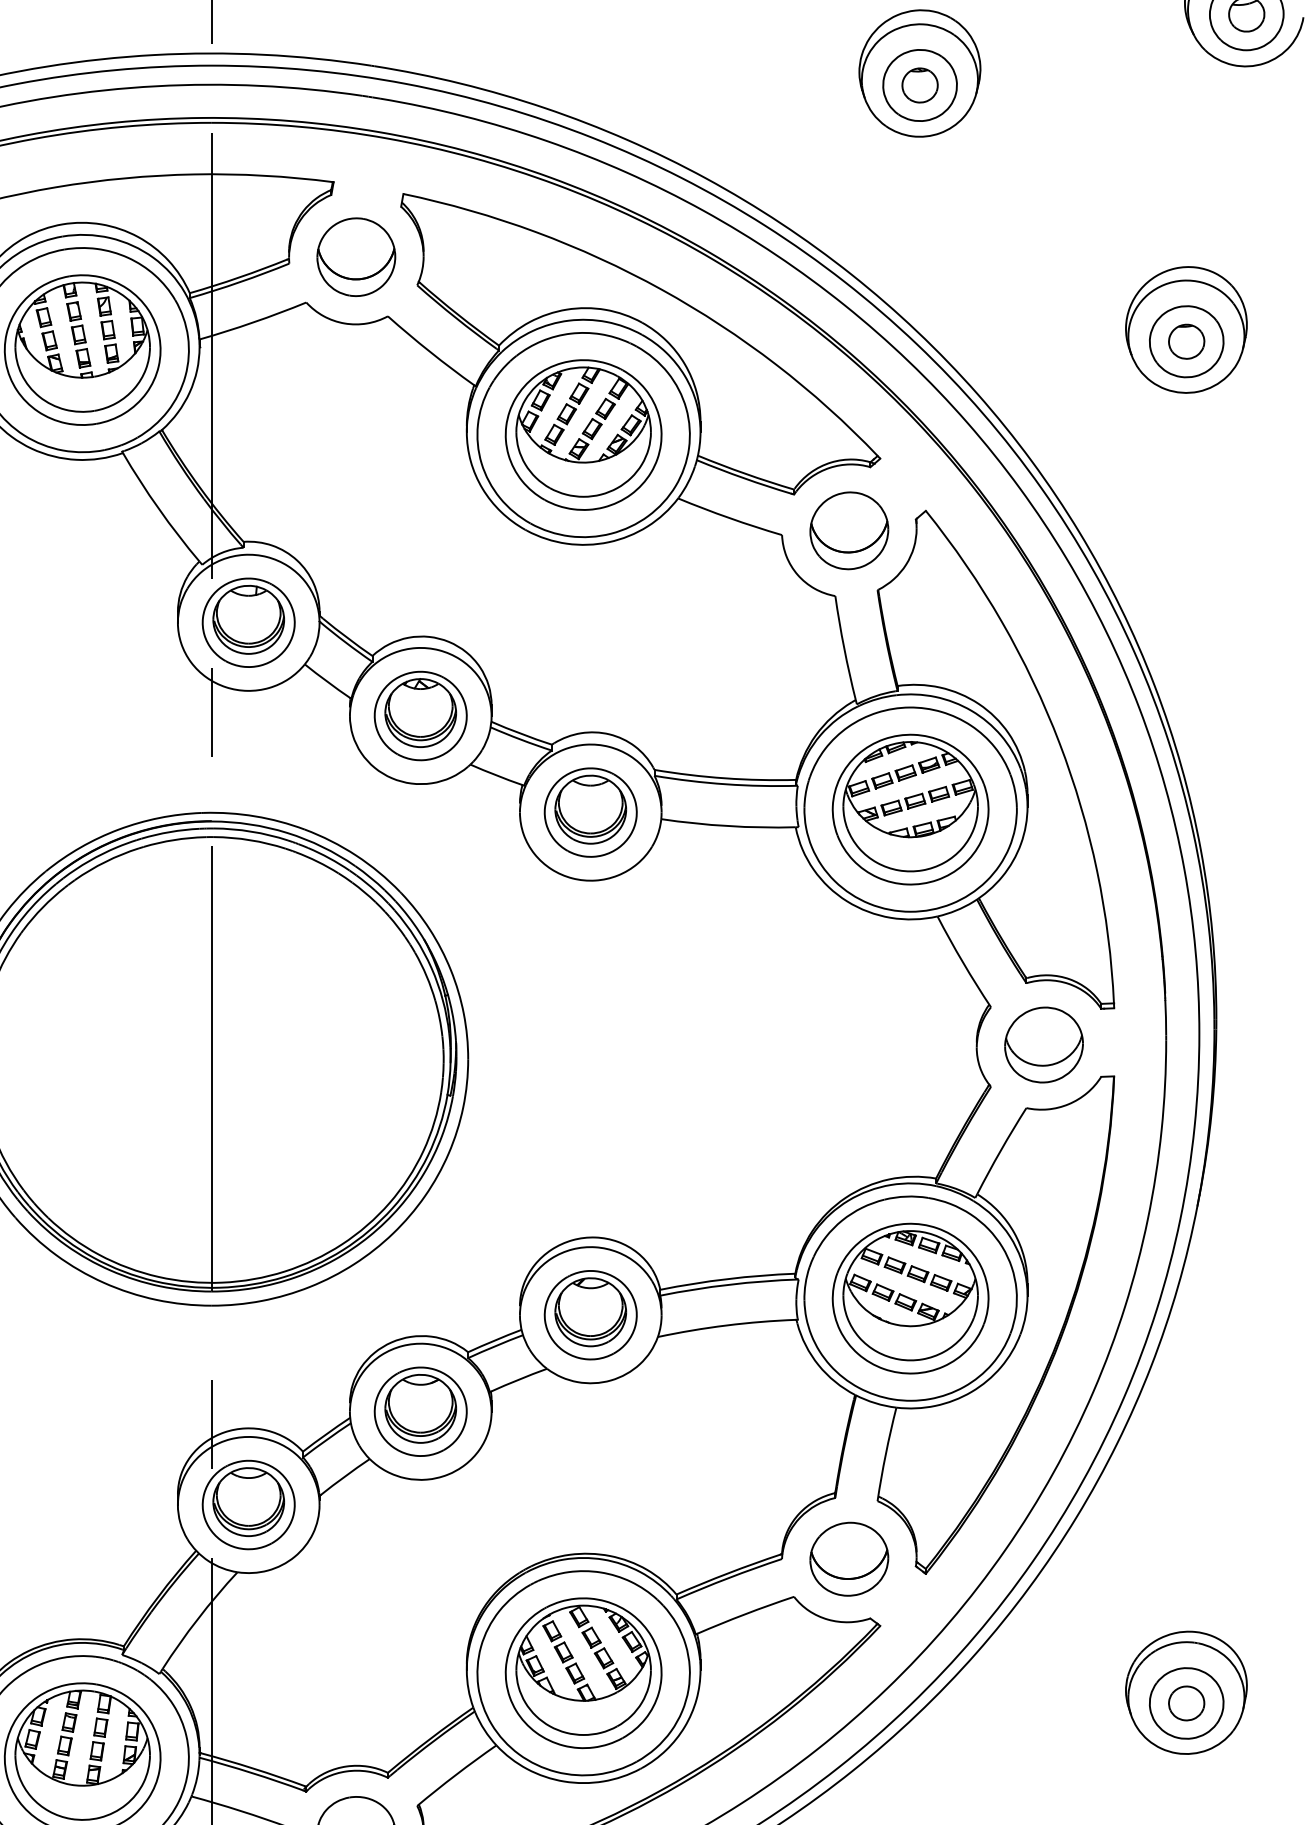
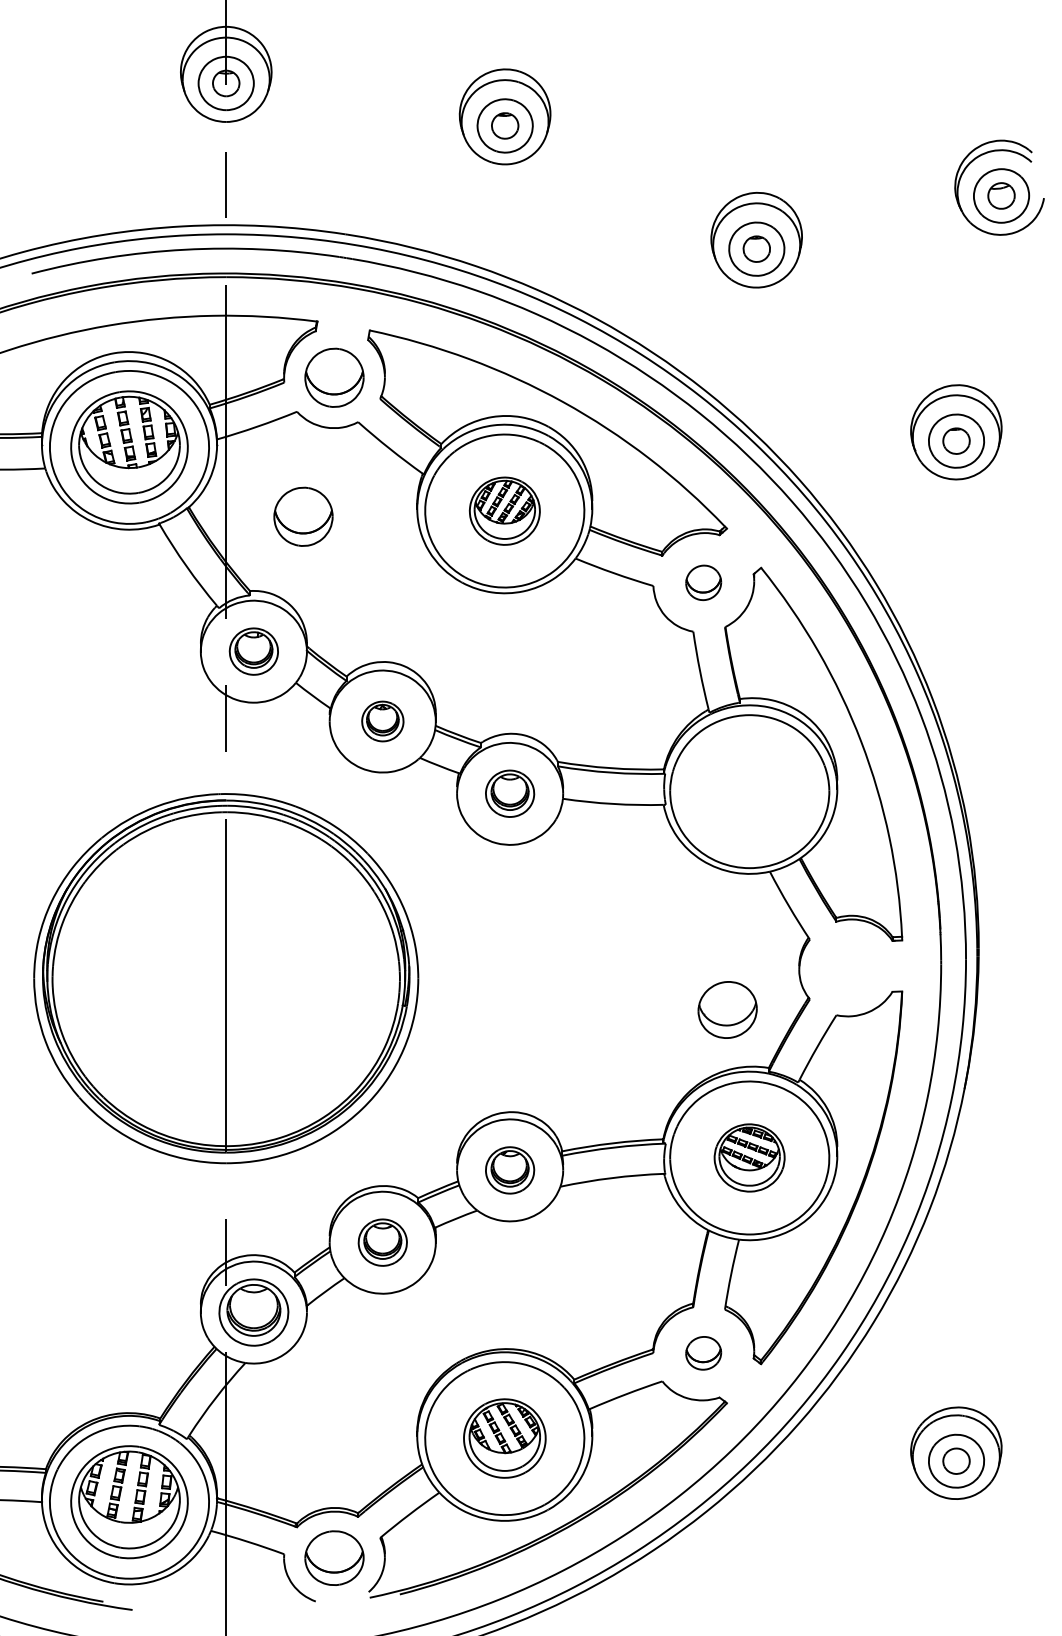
part: (583, 435) -> (504, 511), size x0.6
part: (314, 442) -> (303, 516), added
part: (848, 530) -> (703, 582), size x0.6
part: (248, 622) -> (253, 651), size x0.7
part: (420, 715) -> (382, 721), size x0.6
part: (910, 809) -> (749, 791), removed
part: (589, 812) -> (509, 793), size x0.7
part: (1043, 1044) -> (727, 1009), moved
part: (910, 1297) -> (749, 1157), size x0.6
part: (589, 1315) -> (509, 1170), size x0.7
part: (420, 1411) -> (382, 1242), size x0.7
part: (848, 1559) -> (703, 1353), size x0.6
part: (583, 1673) -> (504, 1438), size x0.7

